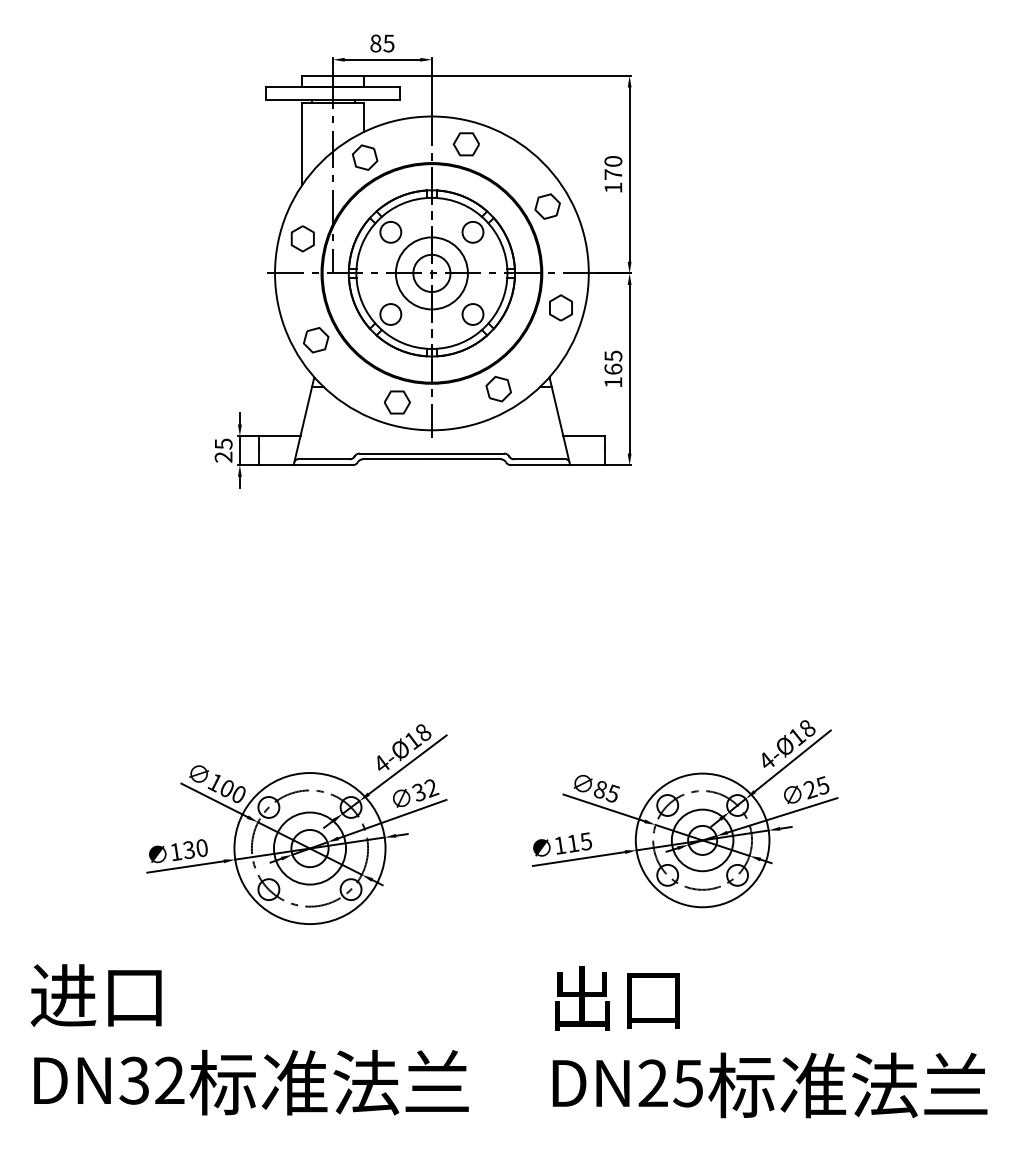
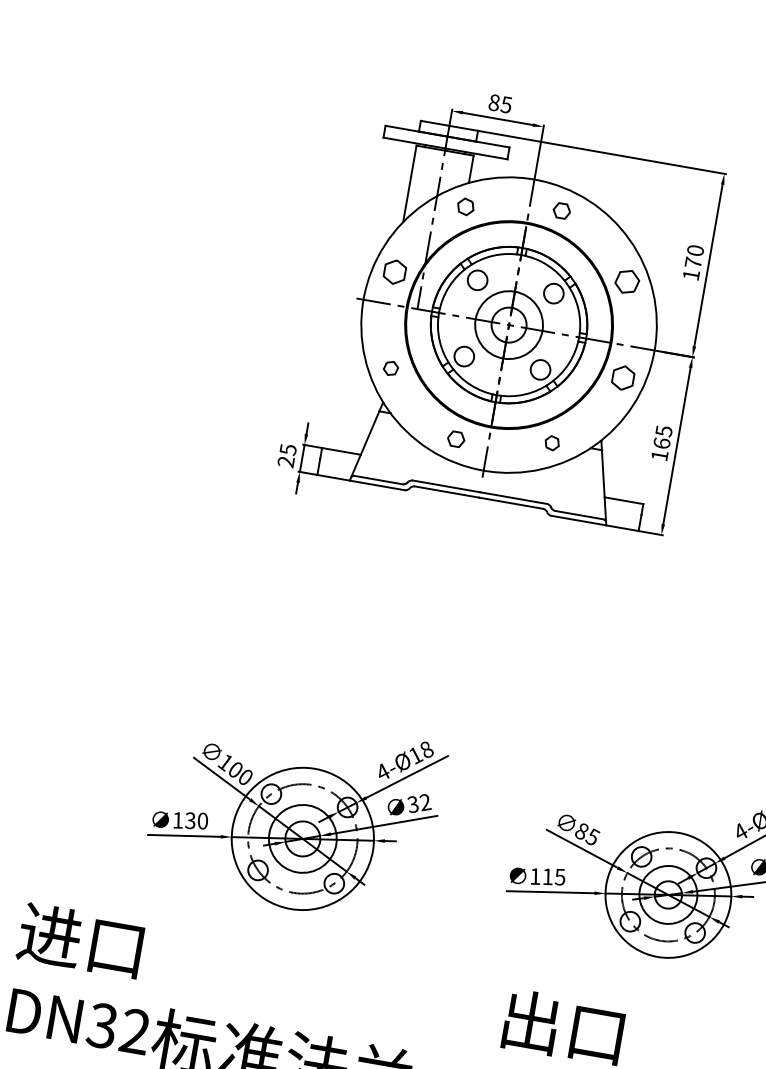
part: (465, 144) -> (561, 210), size x0.7
part: (364, 157) -> (465, 206), size x0.7
part: (316, 340) -> (391, 368), size x0.6
part: (498, 388) -> (552, 442), size x0.6
part: (397, 402) -> (456, 439), size x0.7

